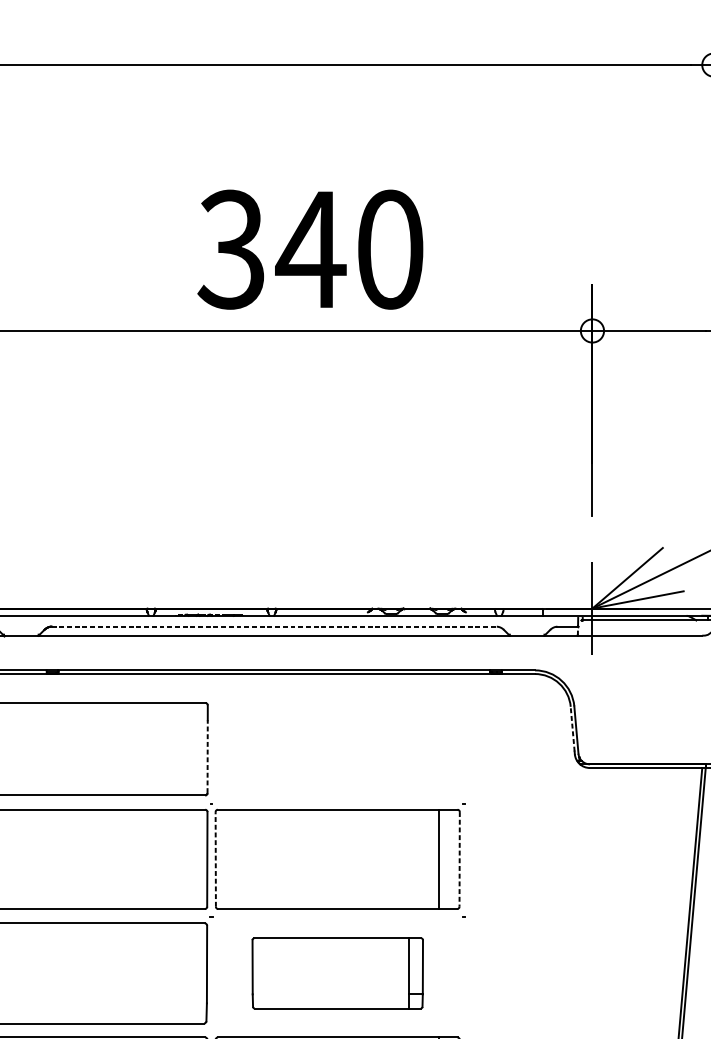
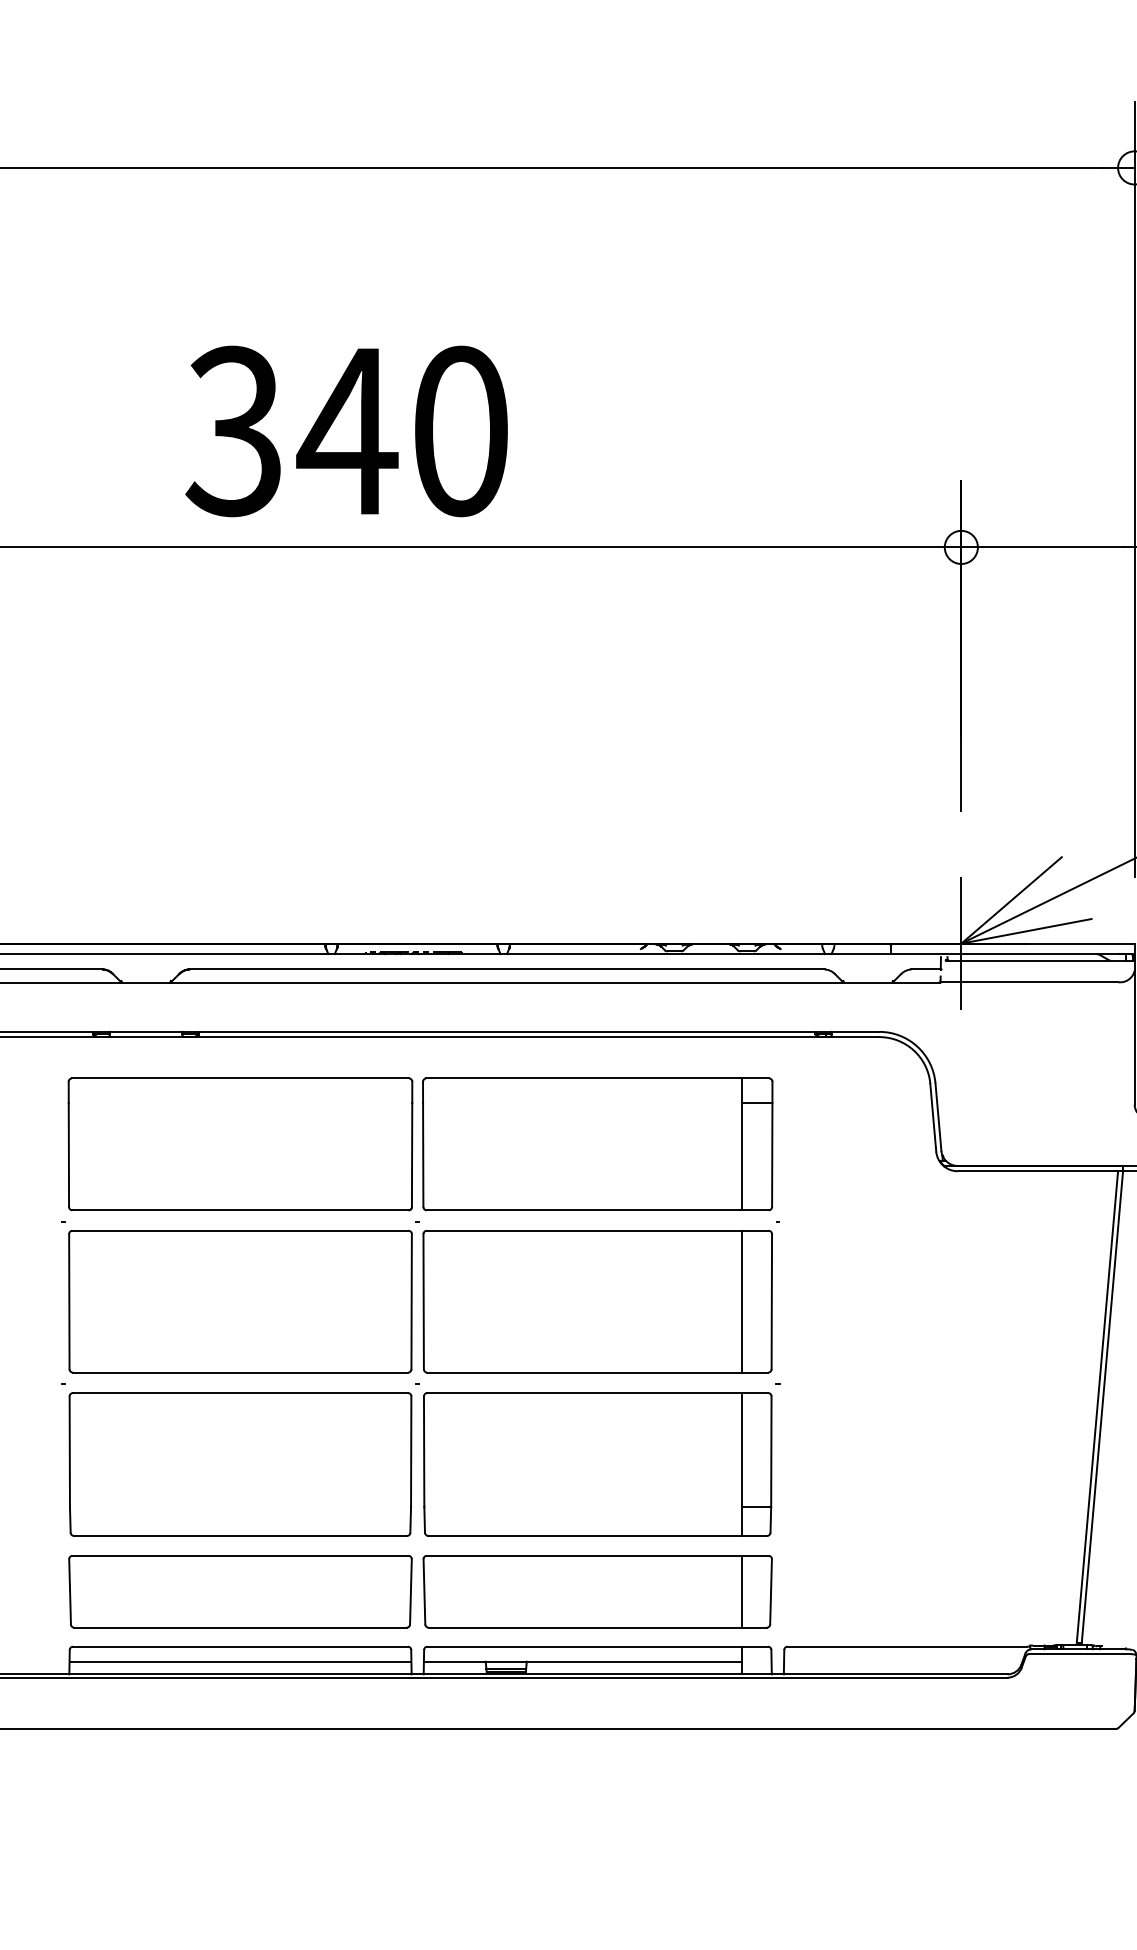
text: (310, 249) -> (346, 431), moved
line: (274, 626) -> (507, 969), dashed -> solid
line: (572, 728) -> (933, 1115), dashed -> solid
part: (337, 749) -> (597, 1144), added
line: (207, 756) -> (412, 1155), dashed -> solid
line: (215, 859) -> (423, 1301), dashed -> solid
line: (459, 859) -> (771, 1301), dashed -> solid
part: (337, 973) -> (597, 1464), size x1.43

